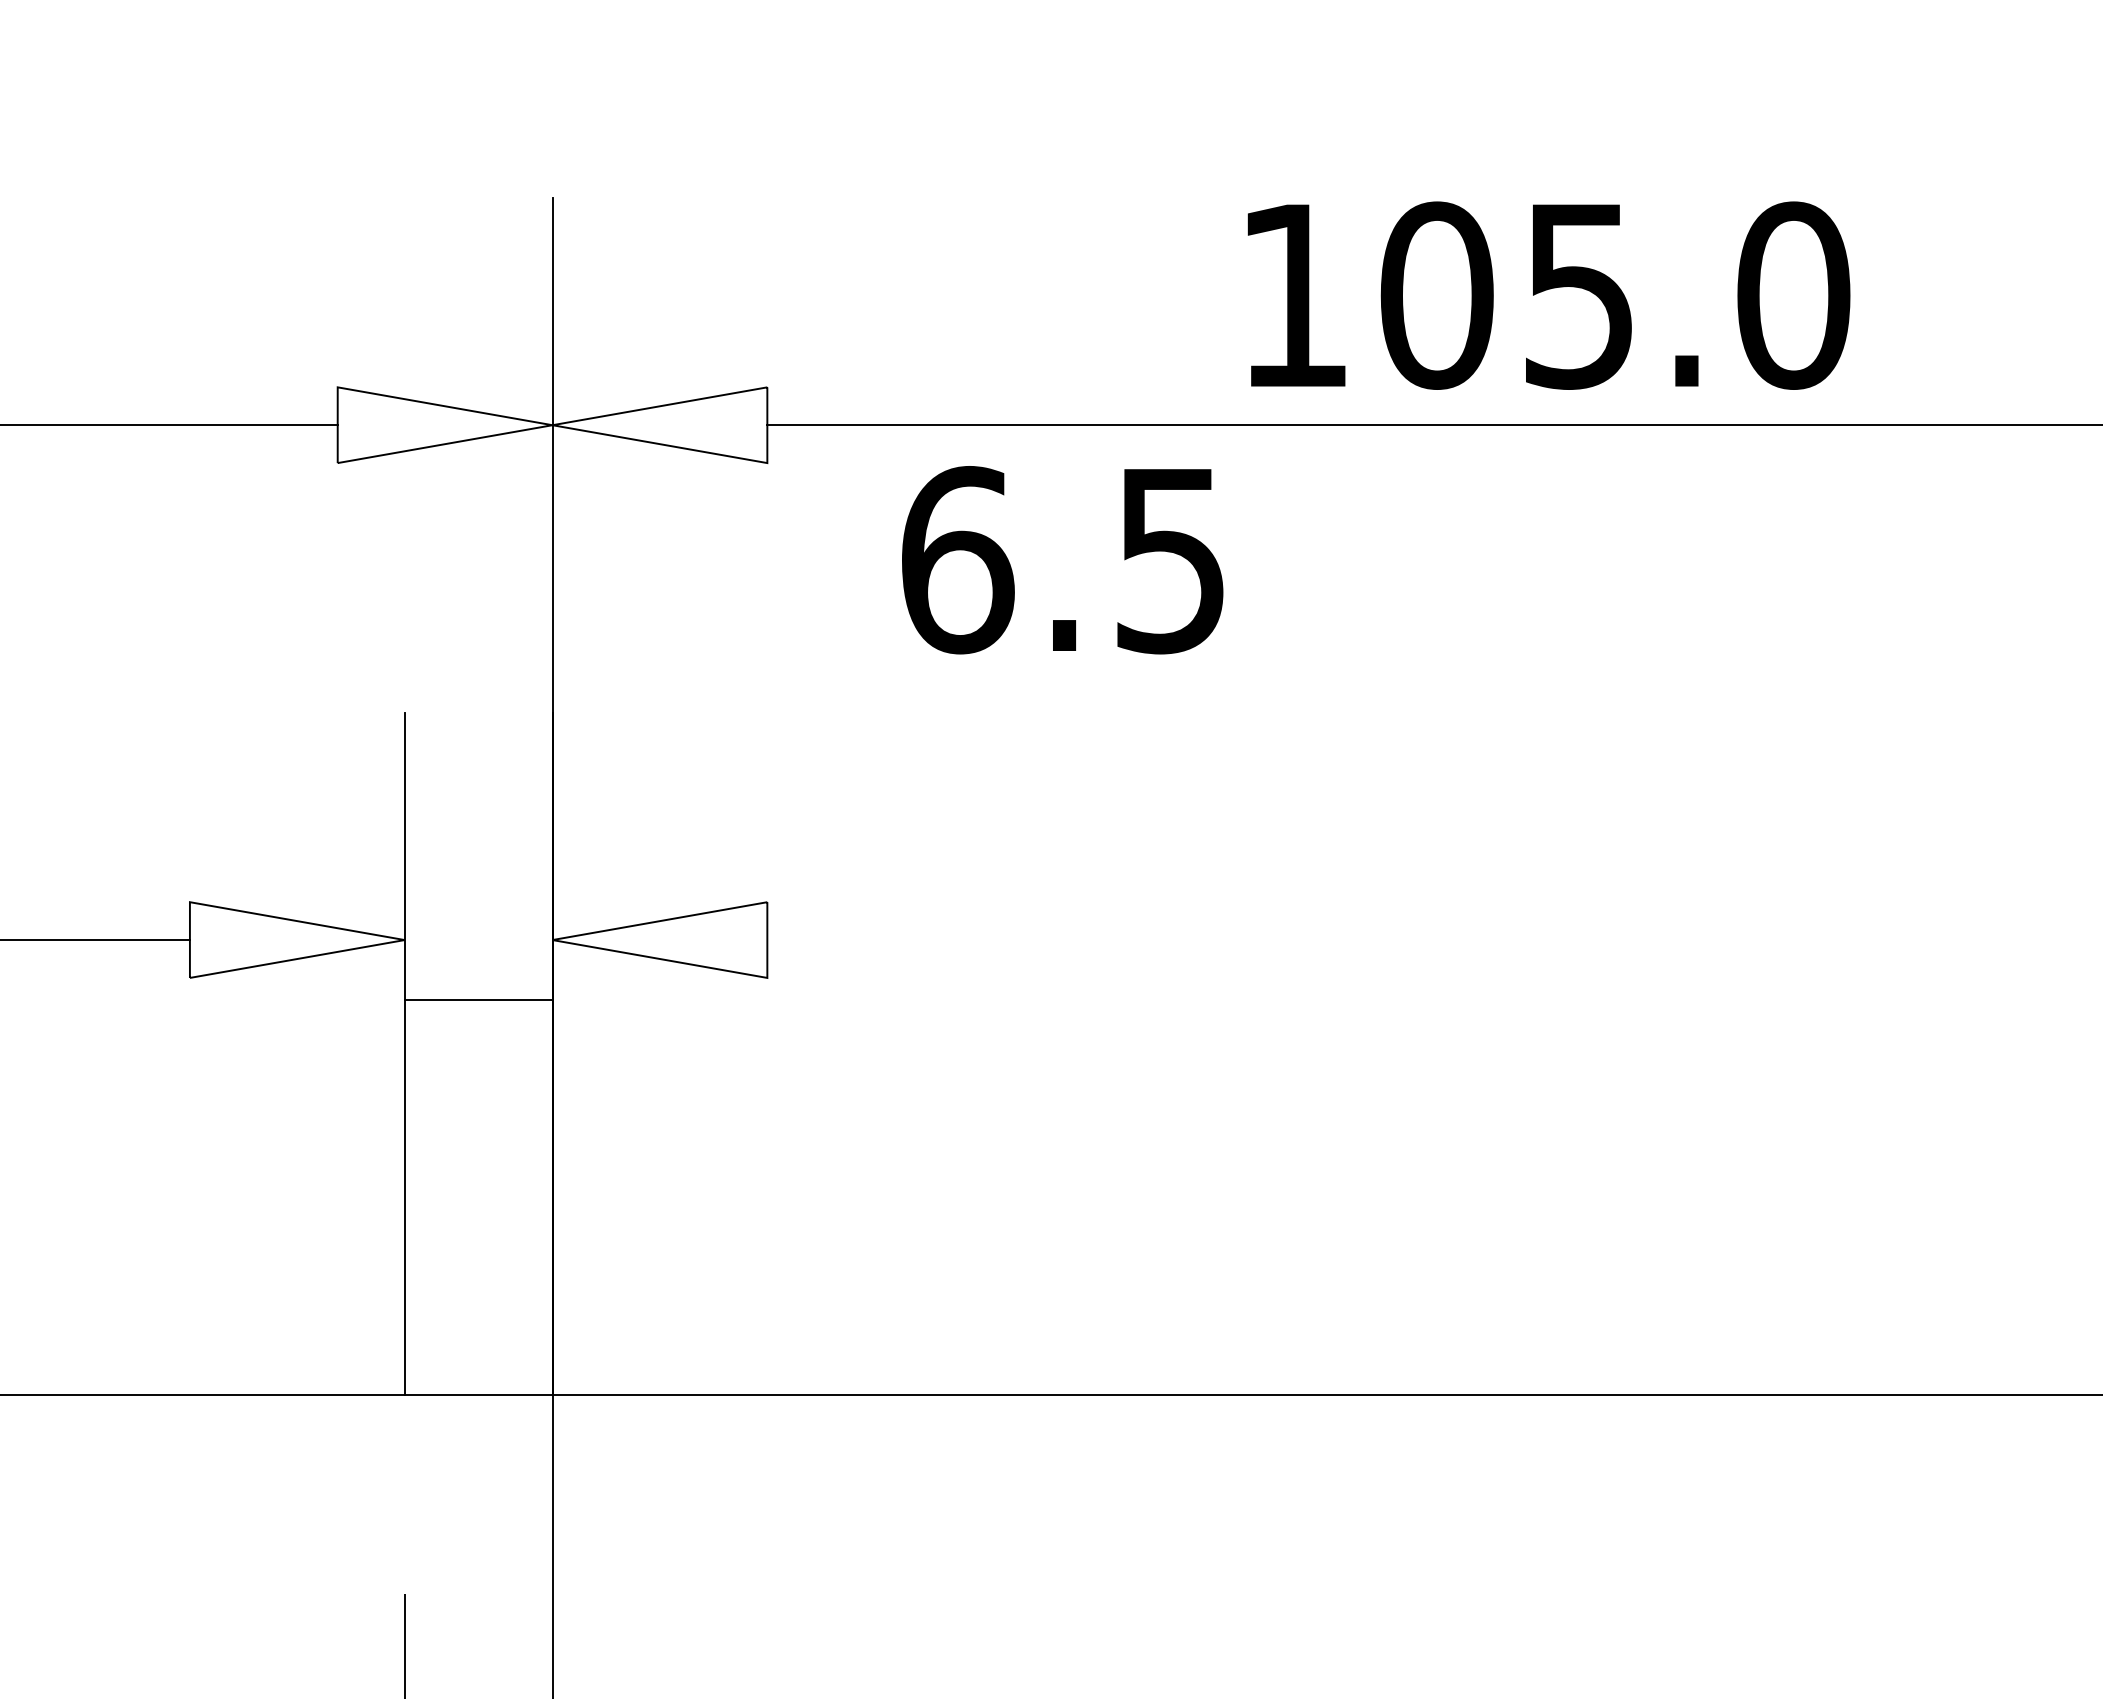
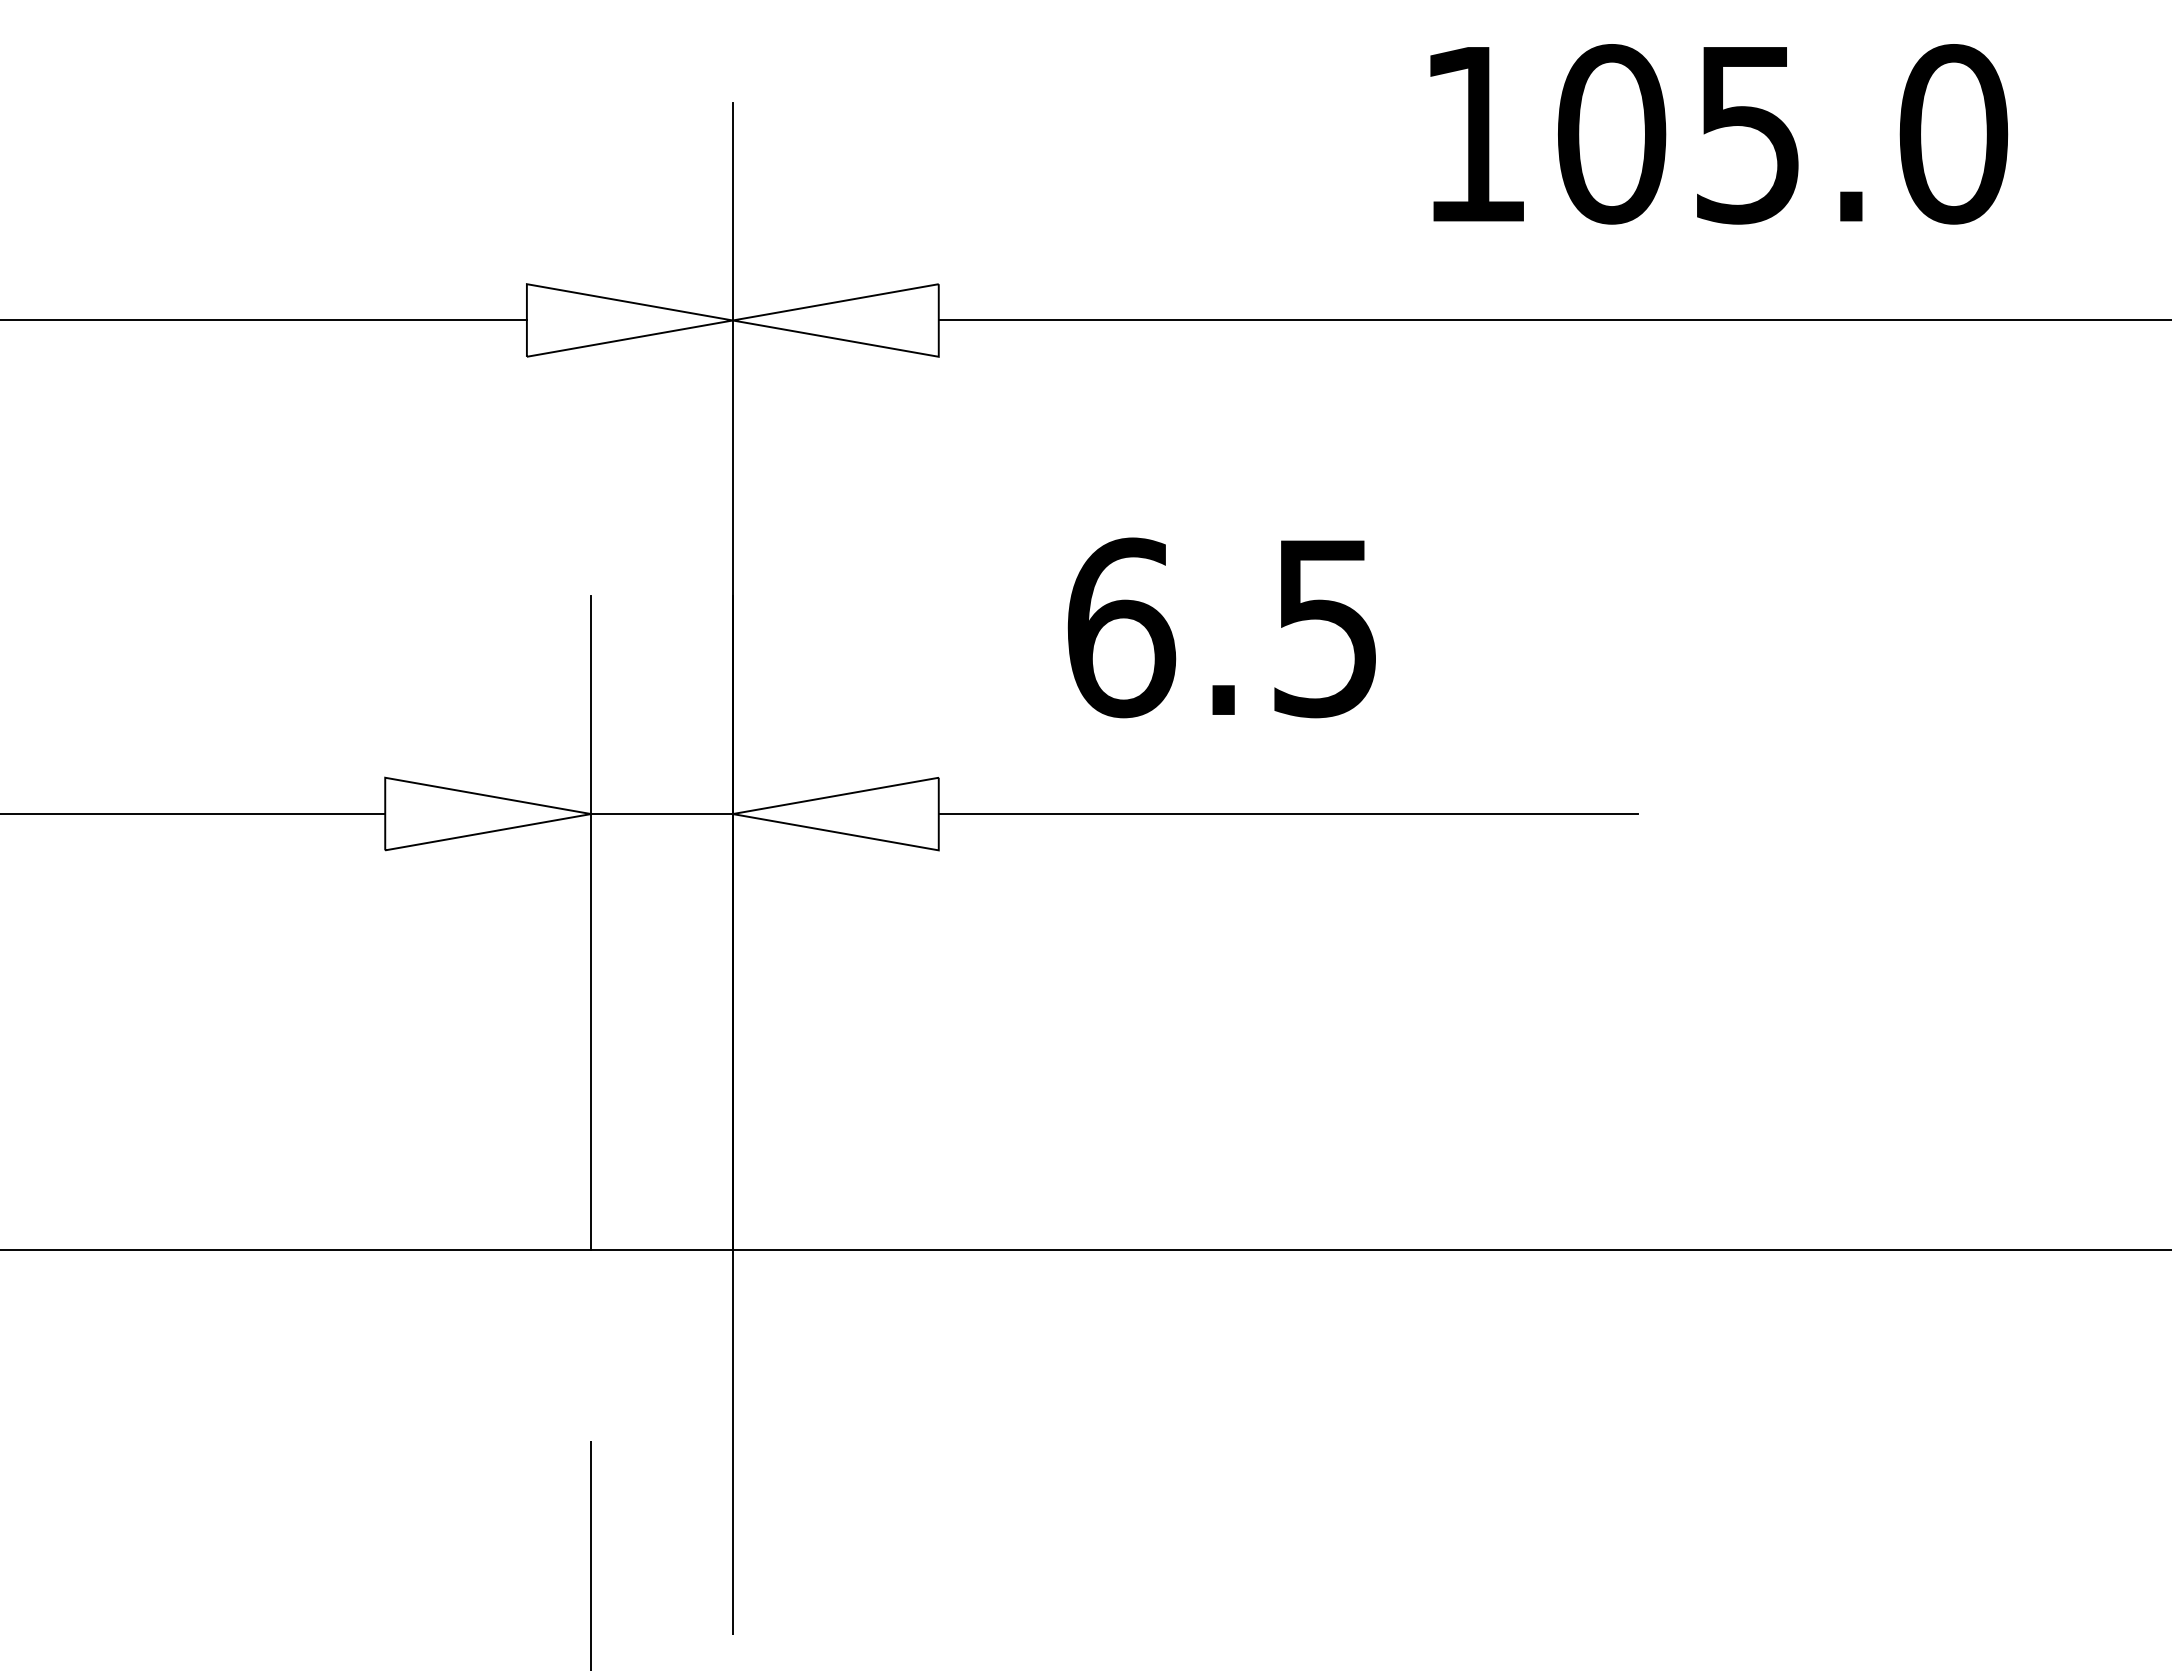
text: (1549, 295) -> (1719, 134), moved
text: (1062, 559) -> (1221, 627), moved
line: (1132, 940) -> (1288, 814), added
line: (478, 999) -> (661, 814), moved

